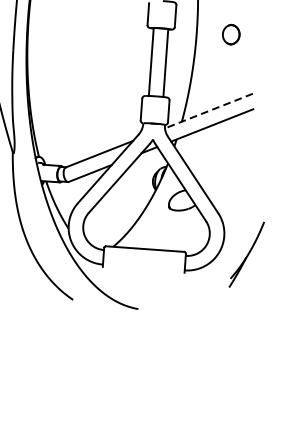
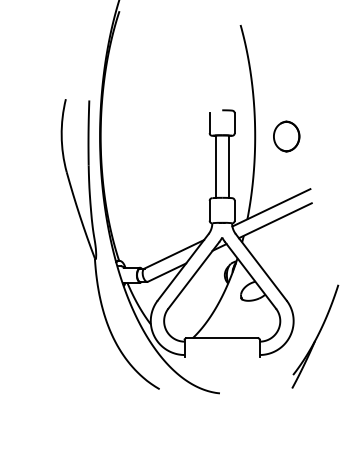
part: (230, 34) -> (286, 136), size x1.67
line: (207, 111) -> (270, 208), dashed -> solid
part: (246, 254) -> (315, 336), size x1.67

